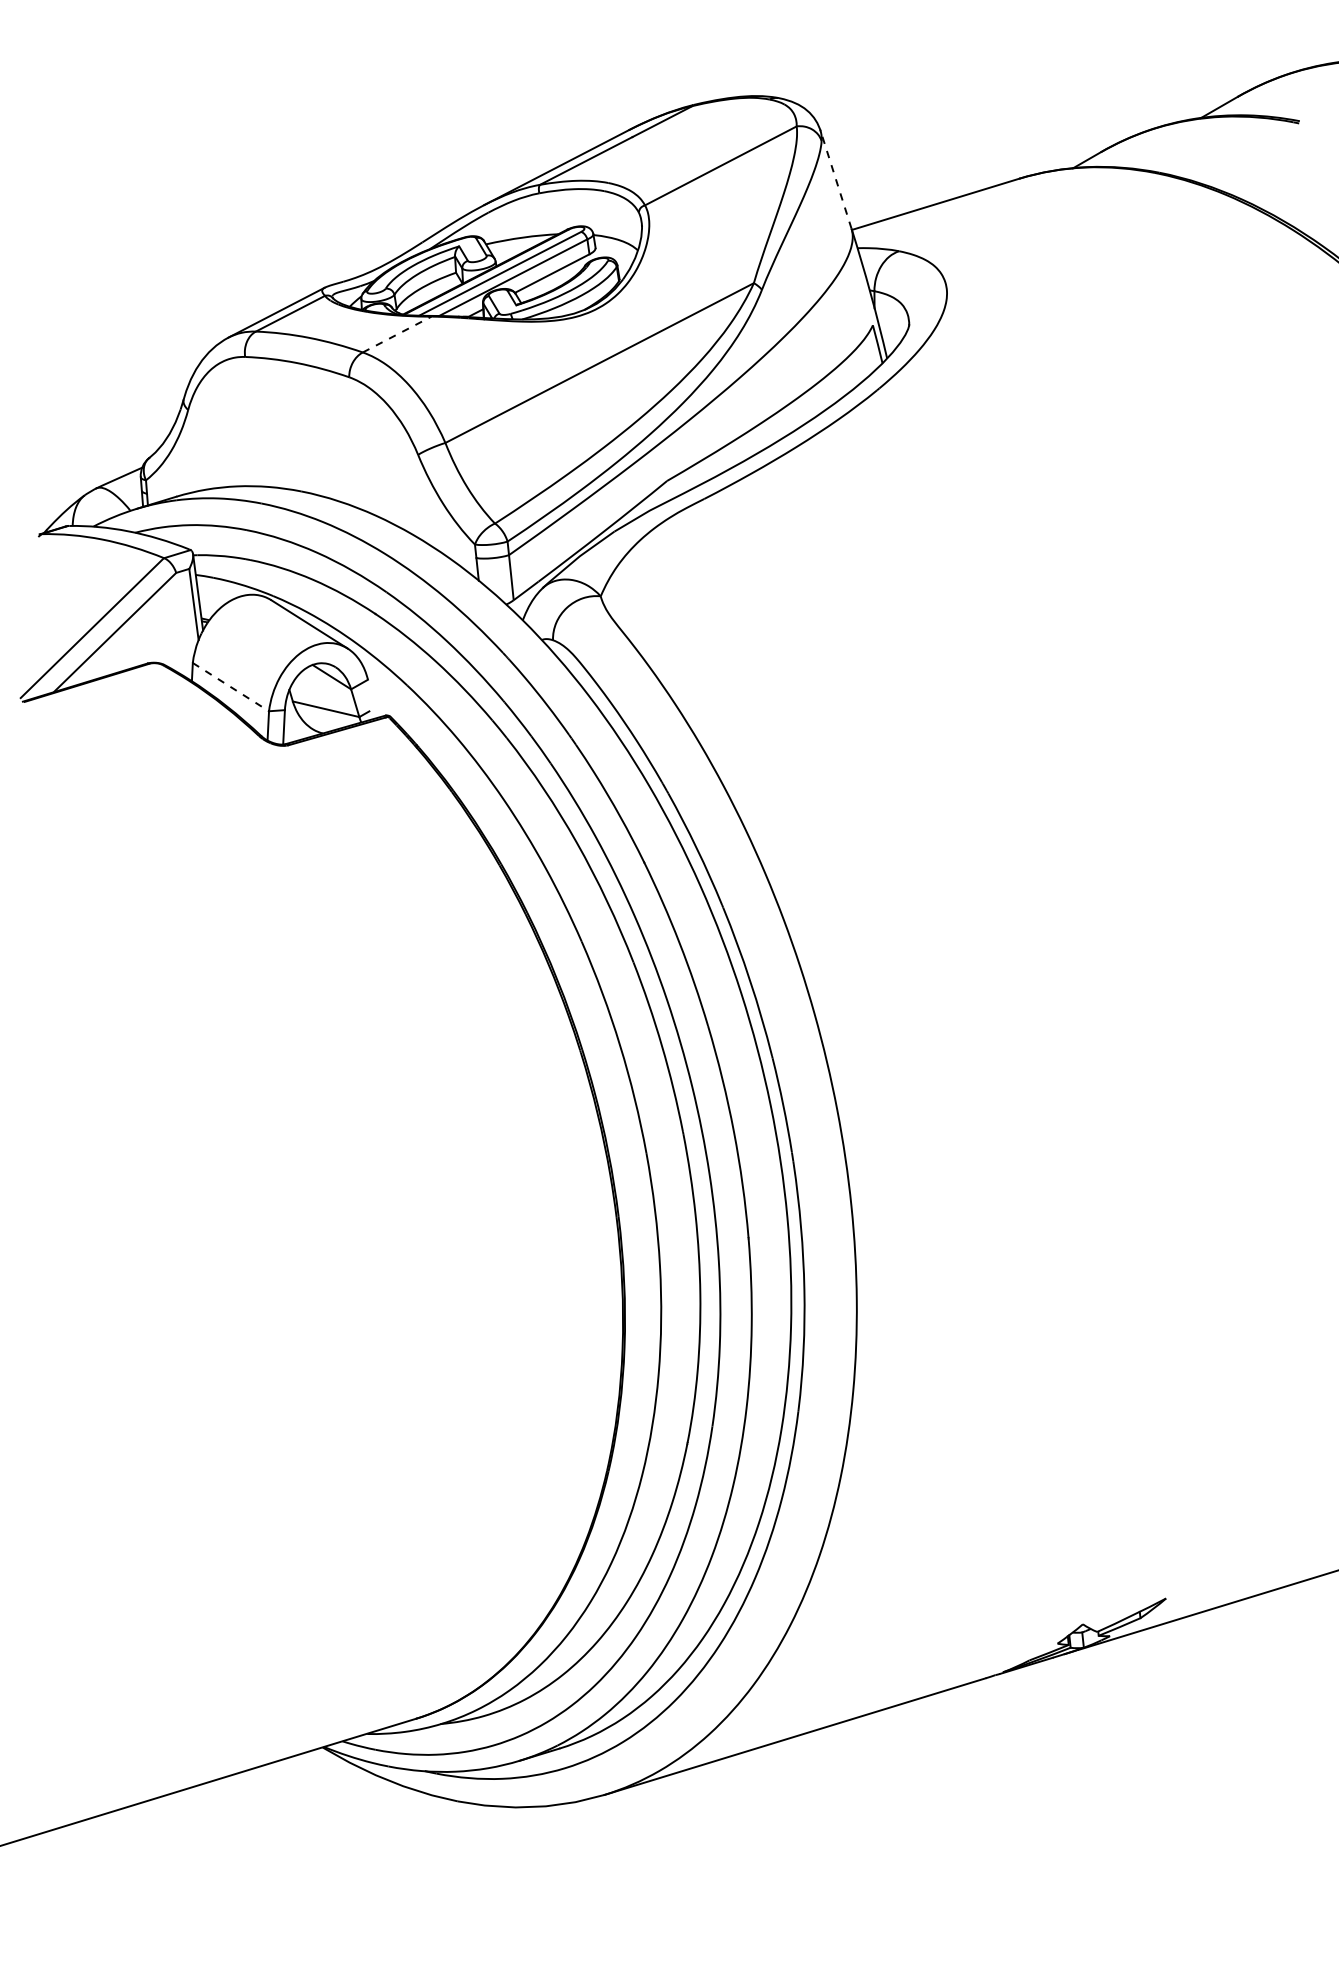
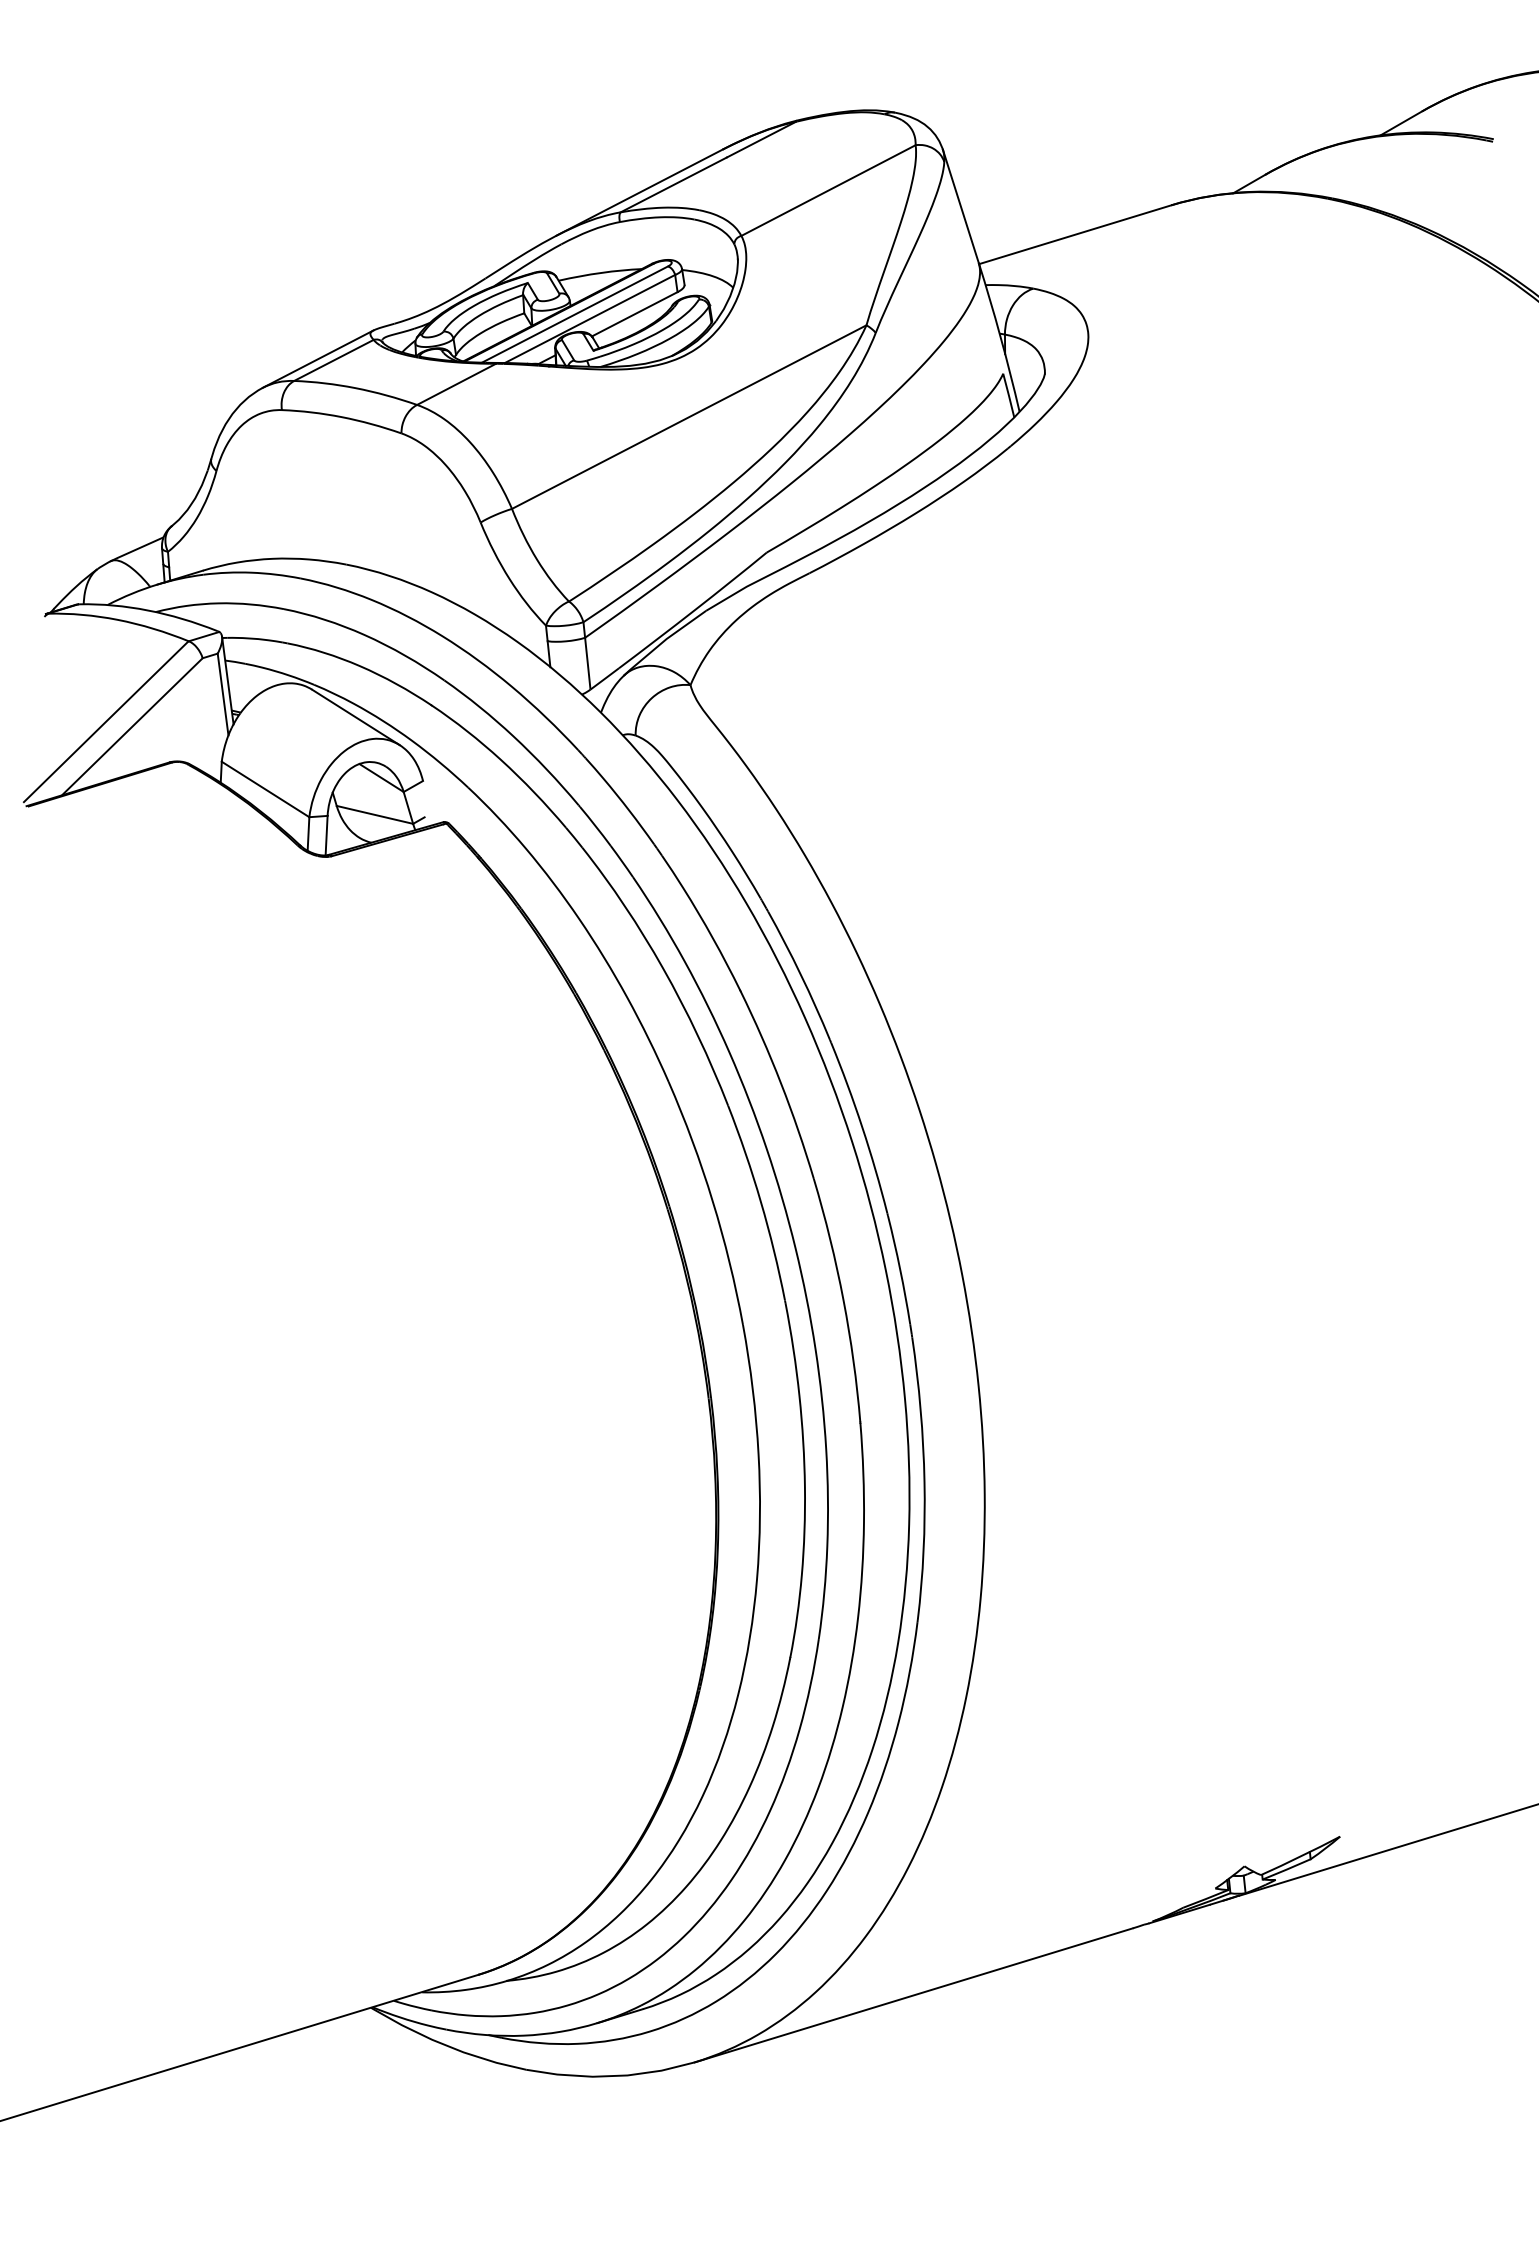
line: (835, 178) -> (960, 205), dashed -> solid
line: (397, 334) -> (457, 384), dashed -> solid
line: (230, 687) -> (265, 789), dashed -> solid

